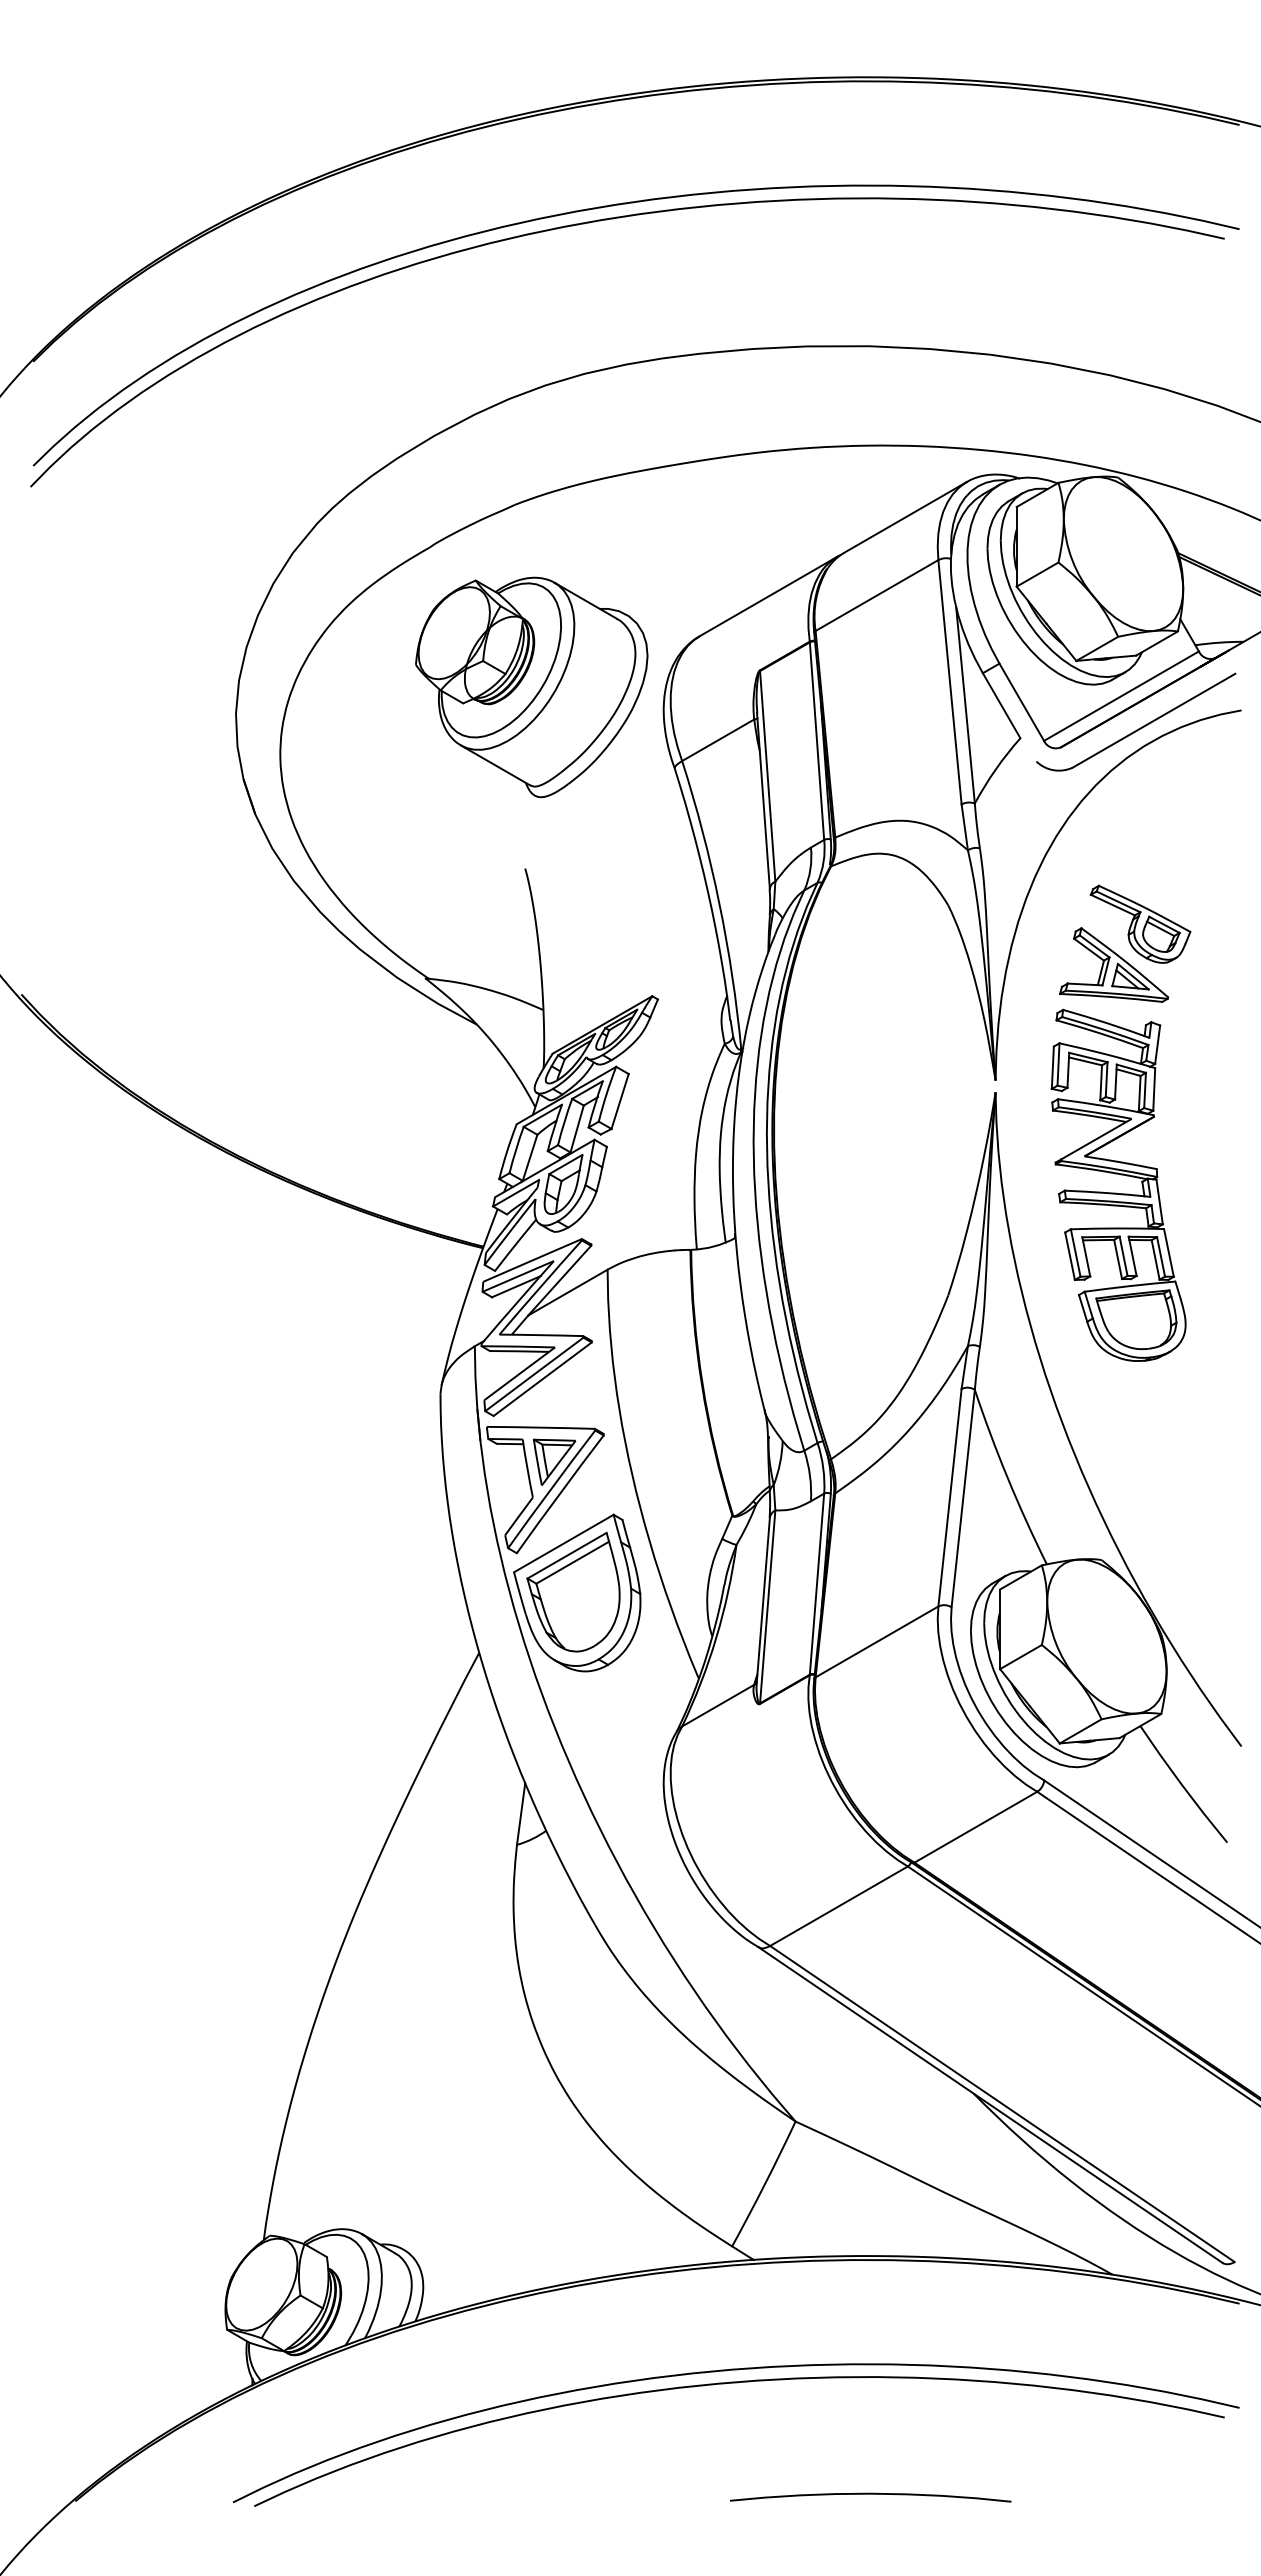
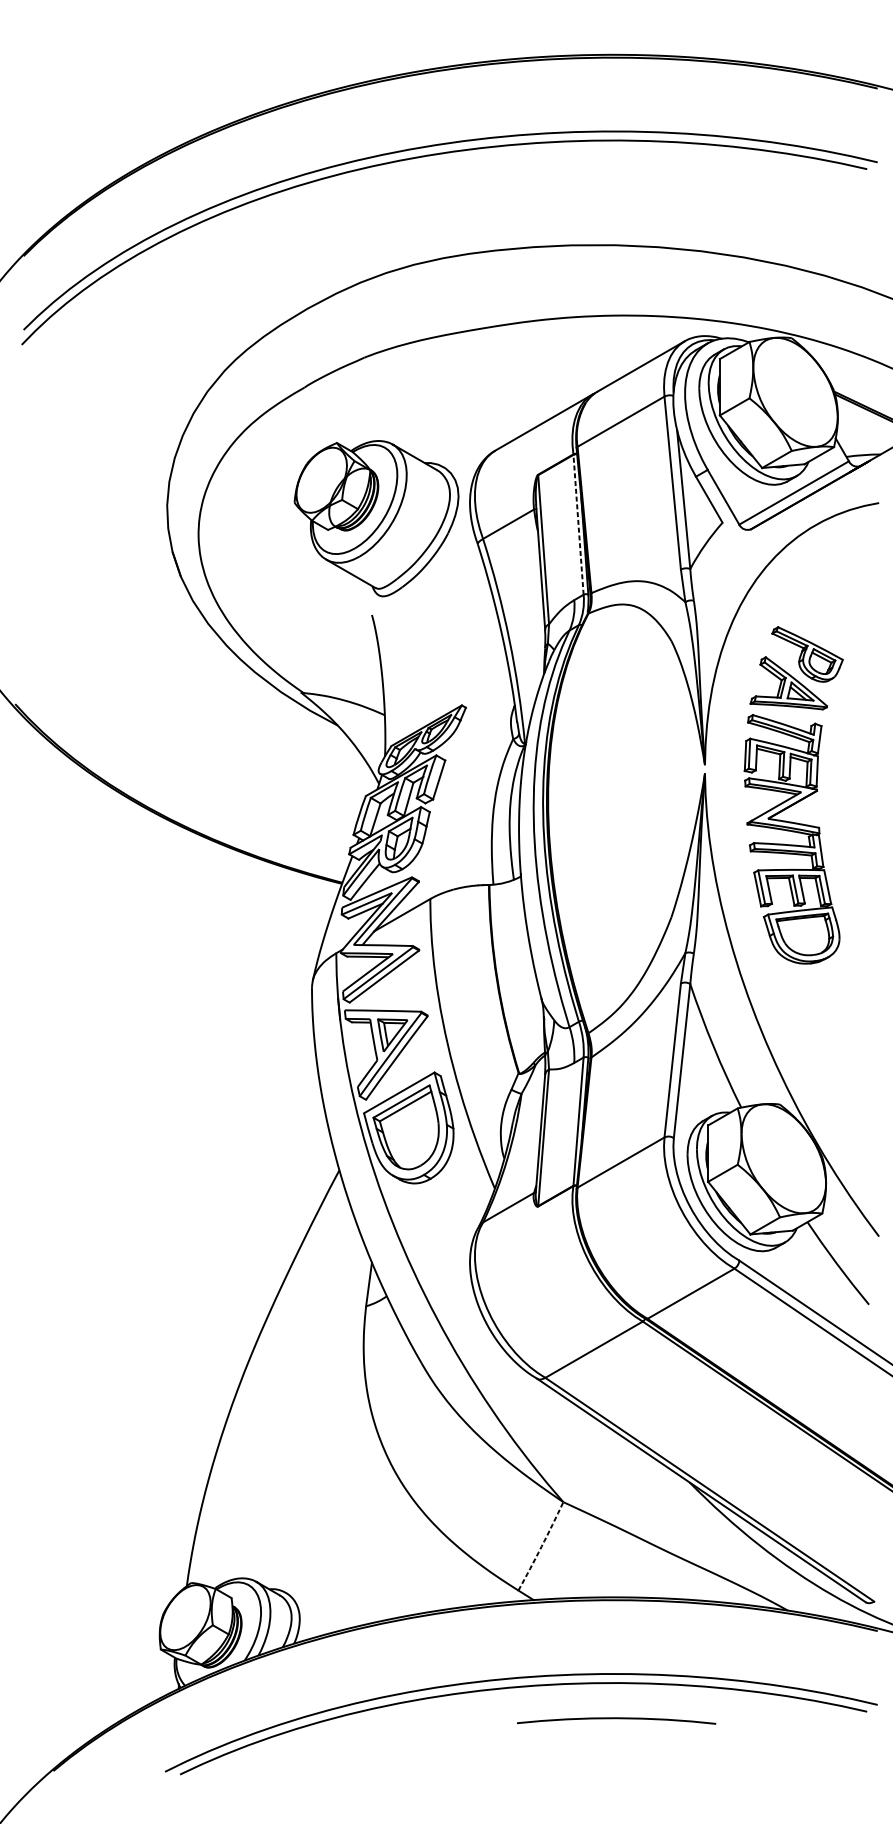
part: (531, 687) -> (376, 518), moved
part: (1141, 726) -> (808, 514), removed
line: (816, 740) -> (578, 524), solid -> dashed
arc: (764, 2184) -> (541, 1546), solid -> dashed
curve: (870, 2494) -> (616, 1718), moved

